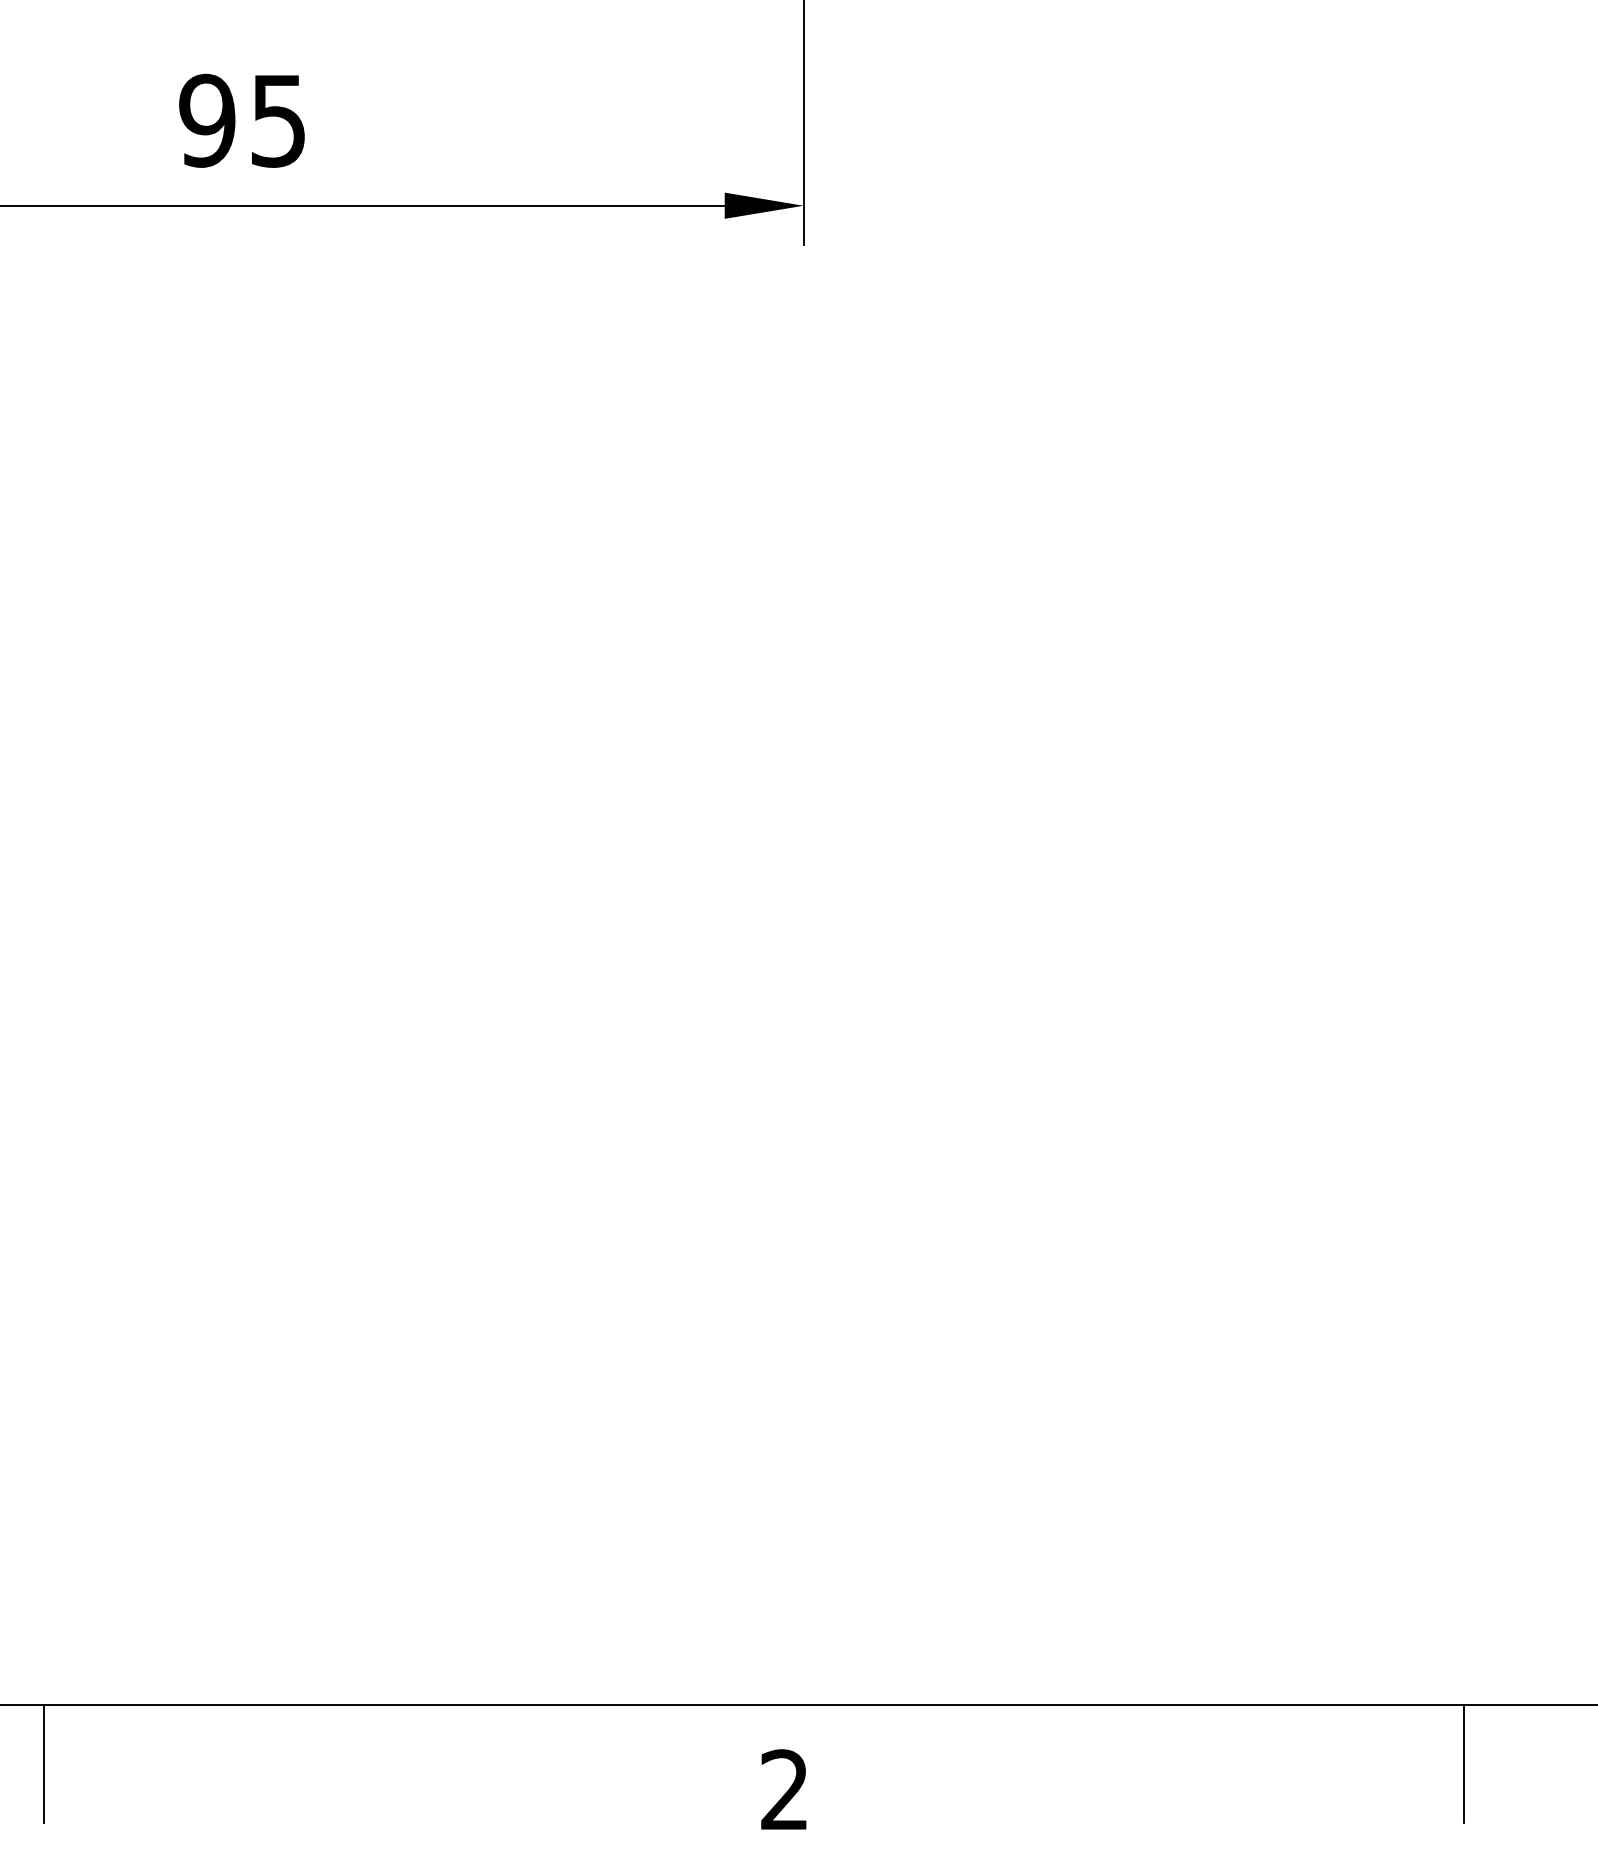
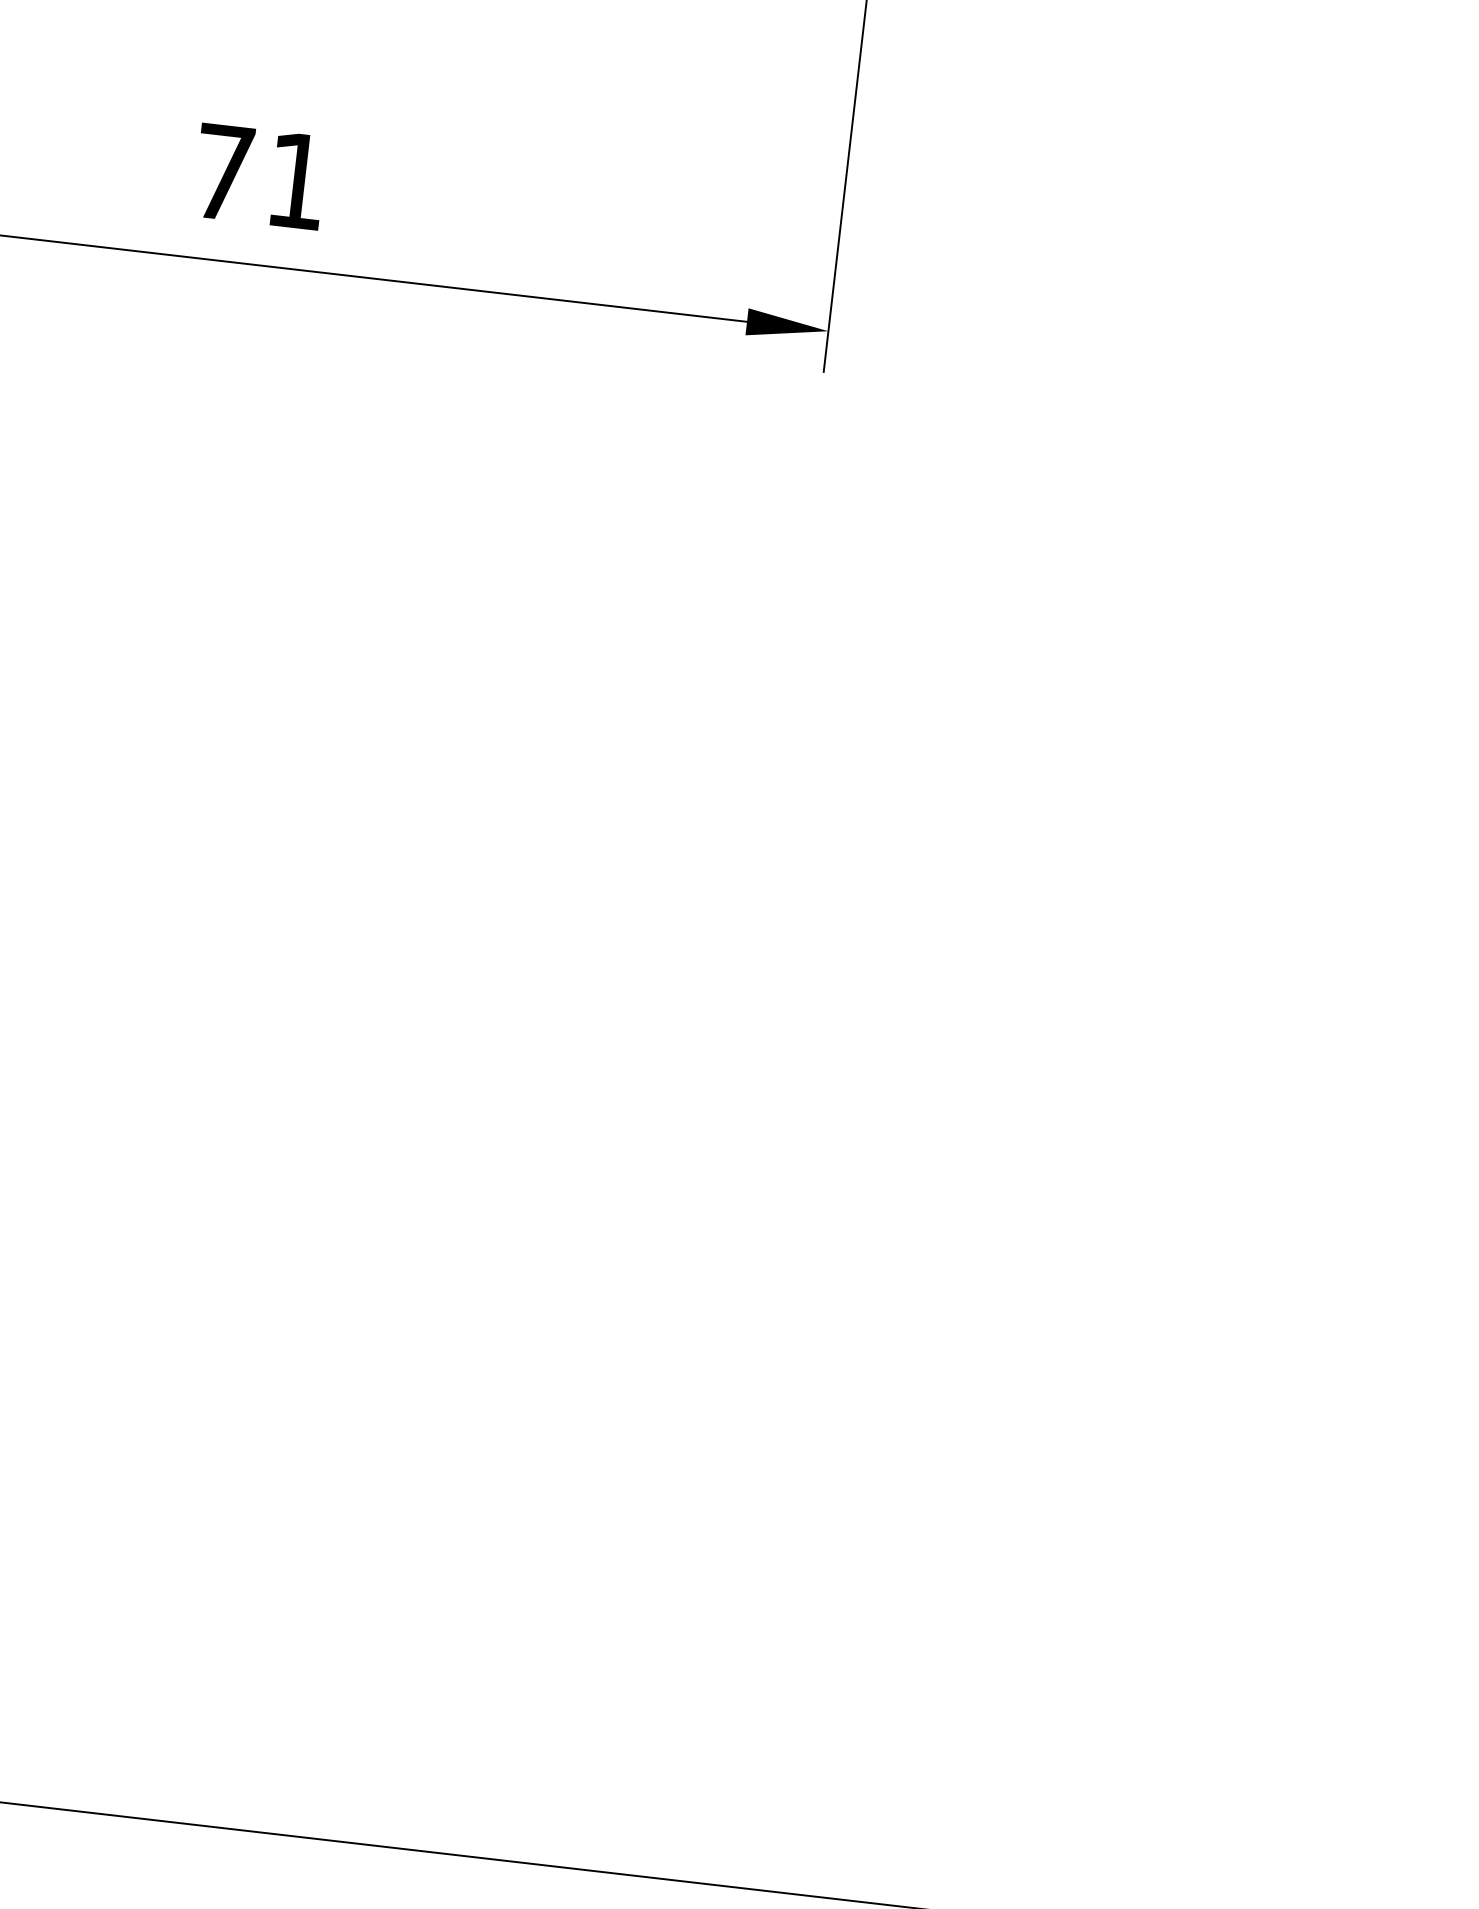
text: (241, 120) -> (258, 176), 95 -> 71

